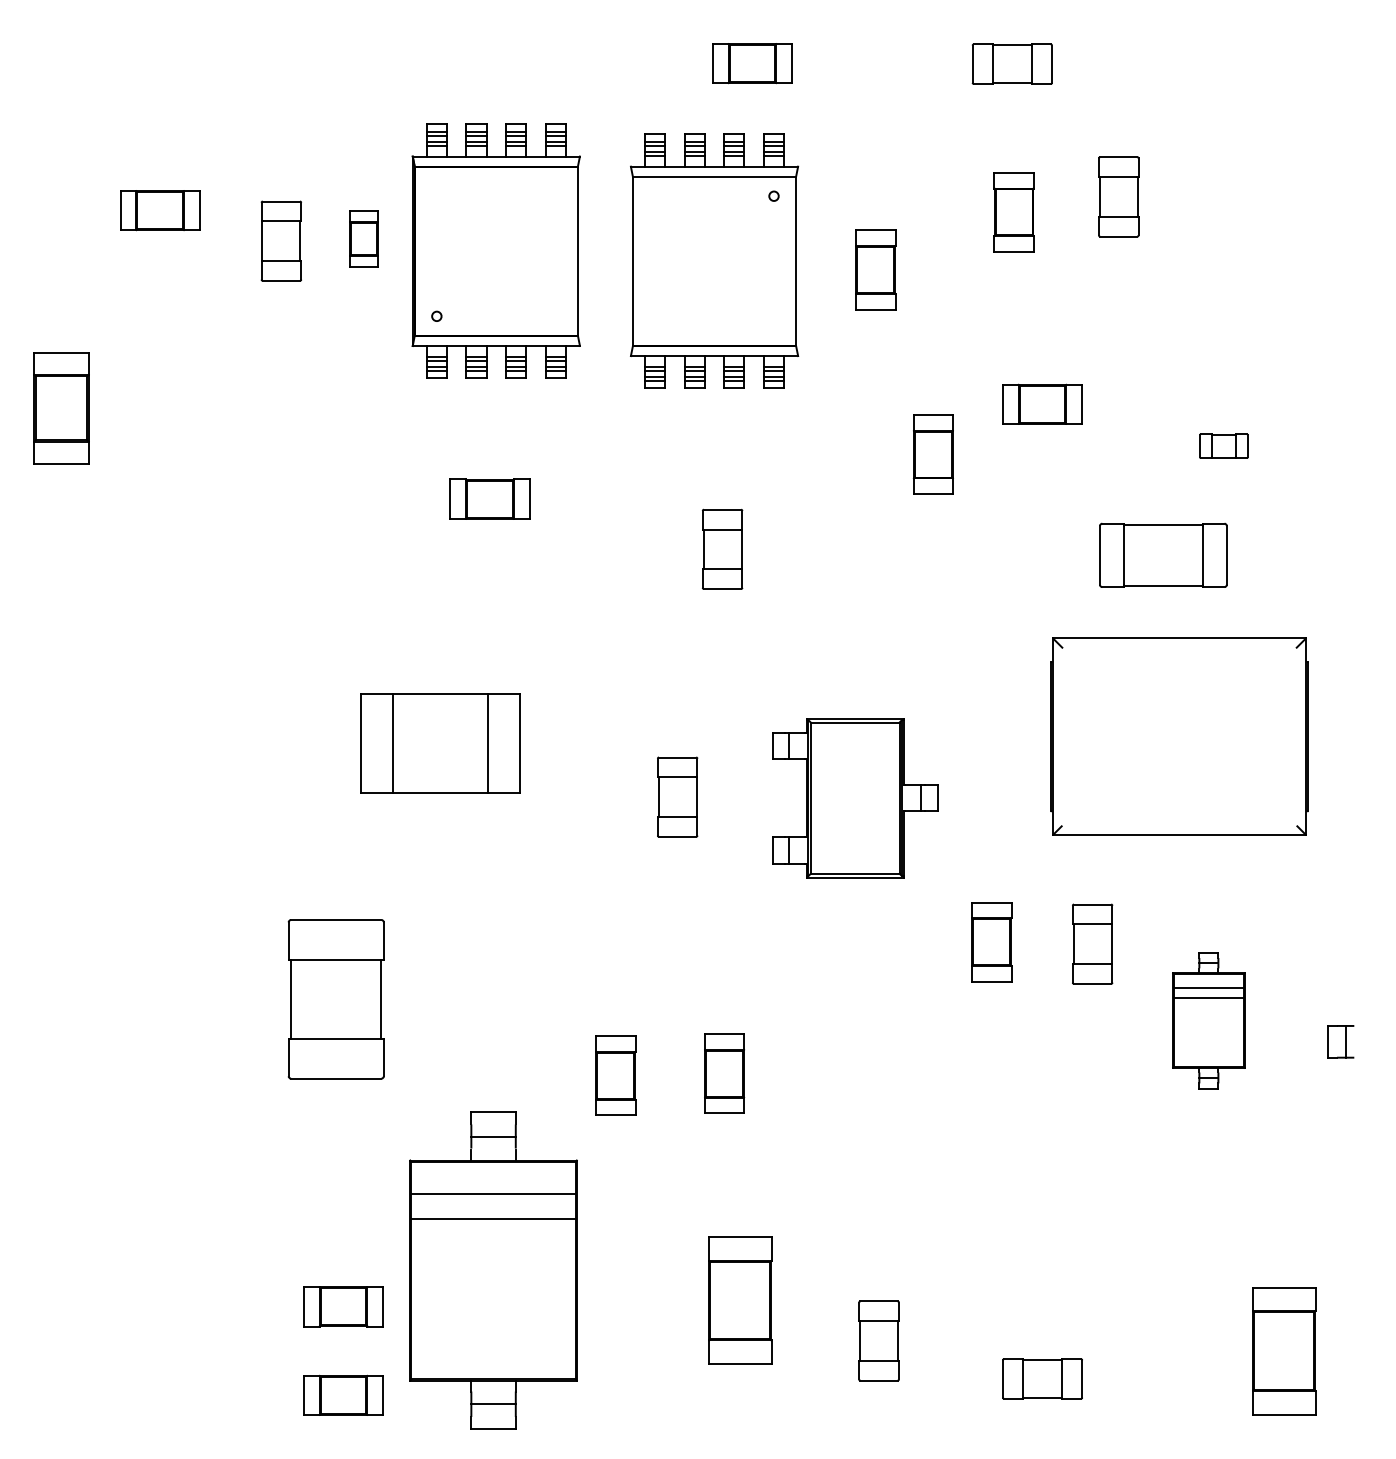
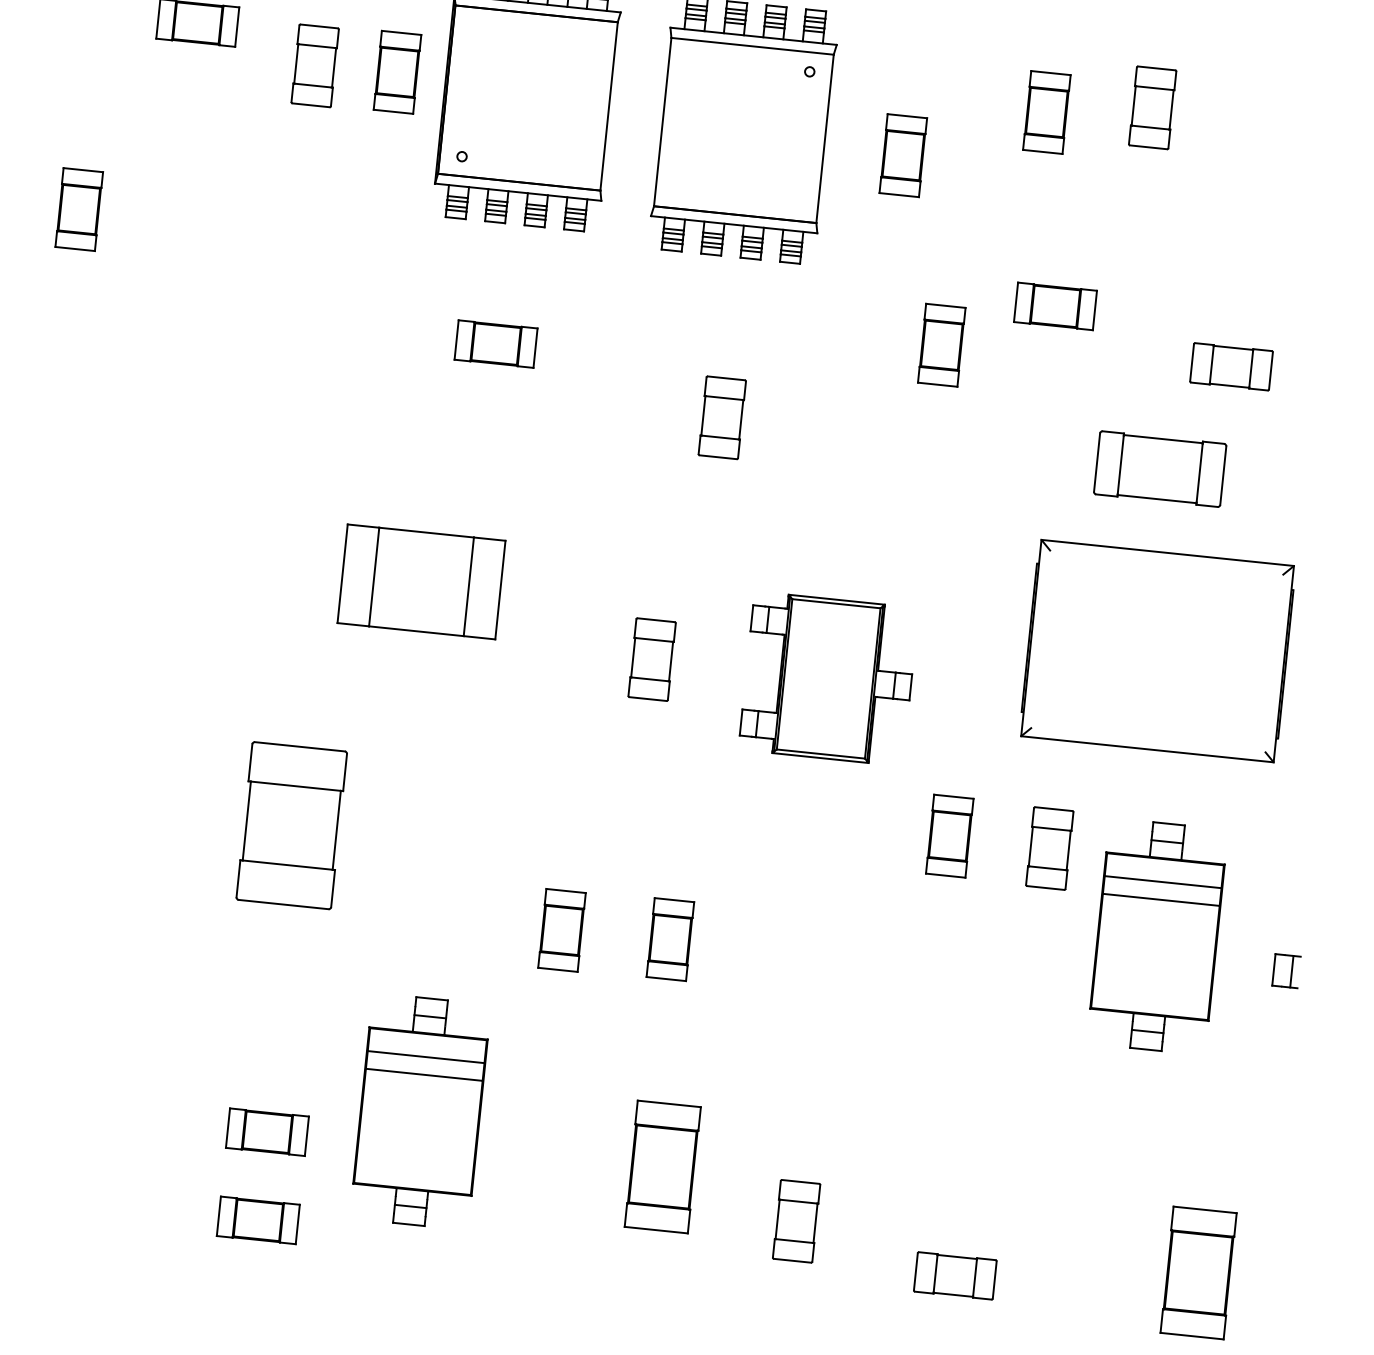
part: (363, 238) -> (397, 71), size x1.43
part: (61, 408) -> (79, 209), size x0.71
part: (1223, 445) -> (1231, 365), size x1.67
part: (1208, 1020) -> (1157, 936), size x1.67
part: (493, 1270) -> (420, 1111), size x0.71

